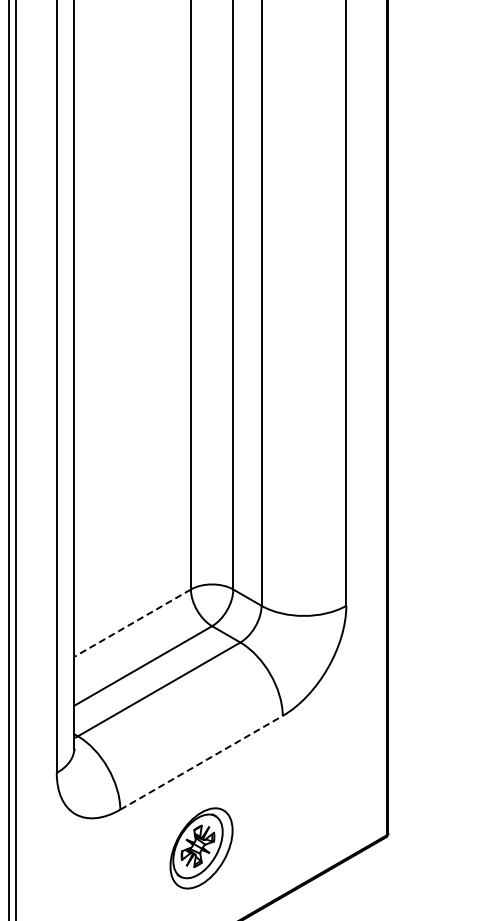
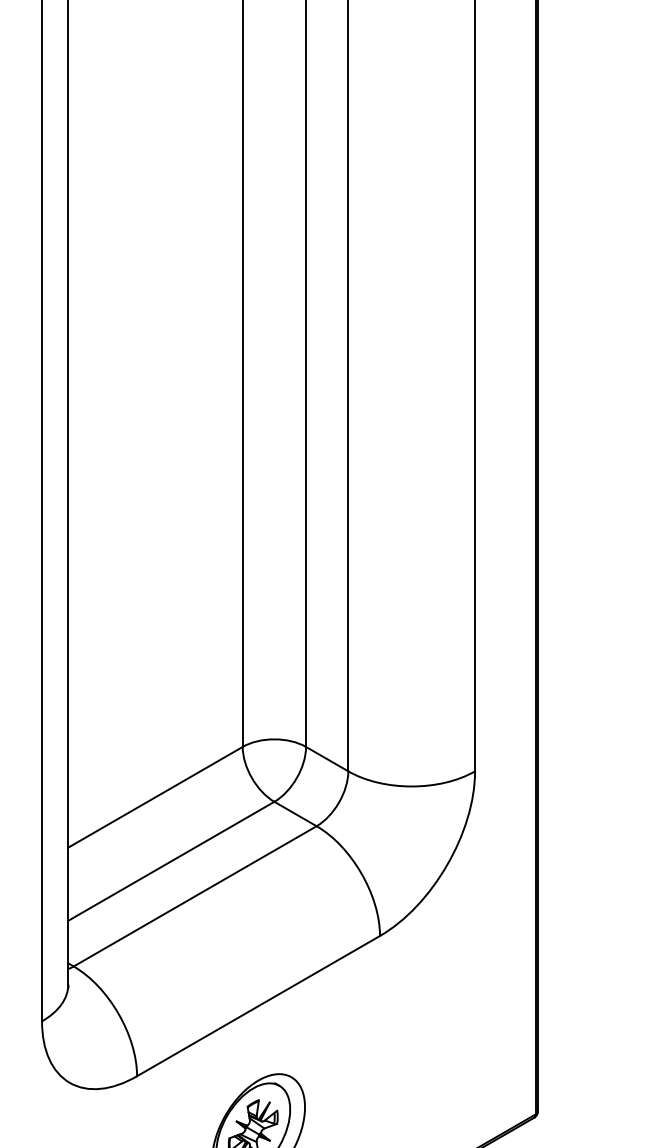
line: (132, 623) -> (155, 797), dashed -> solid
line: (201, 762) -> (258, 1005), dashed -> solid

